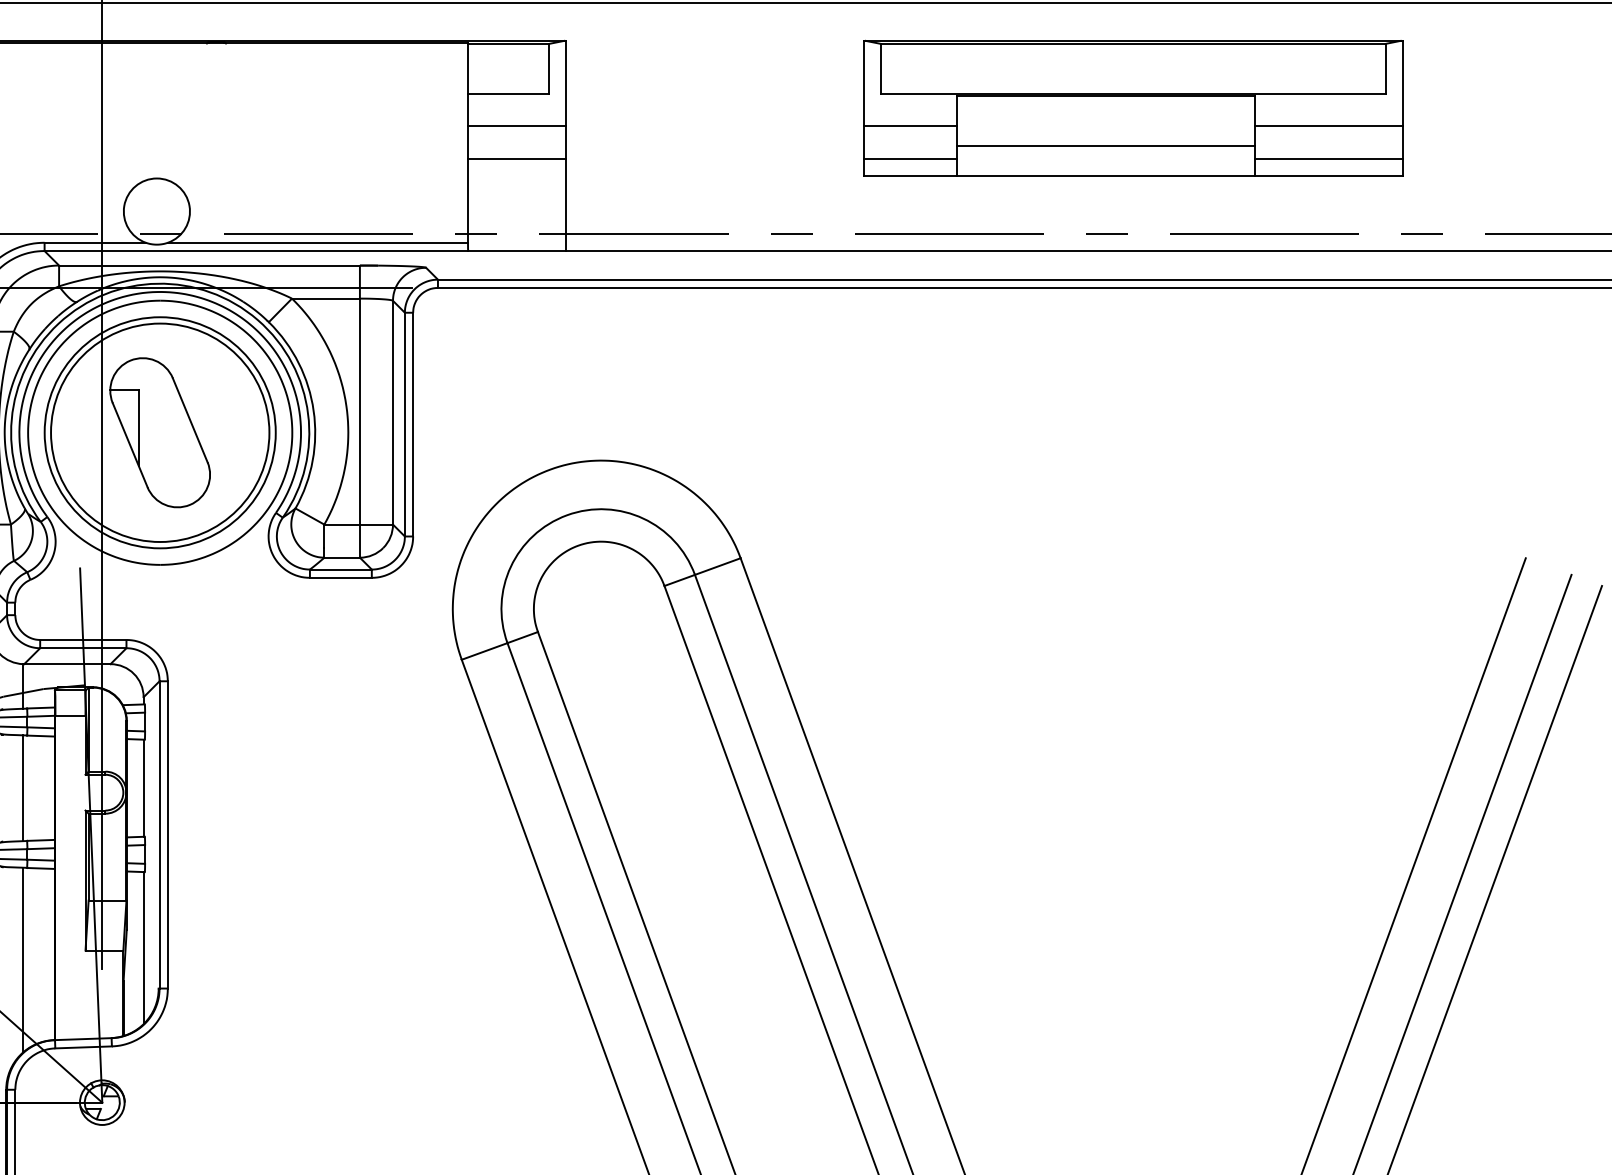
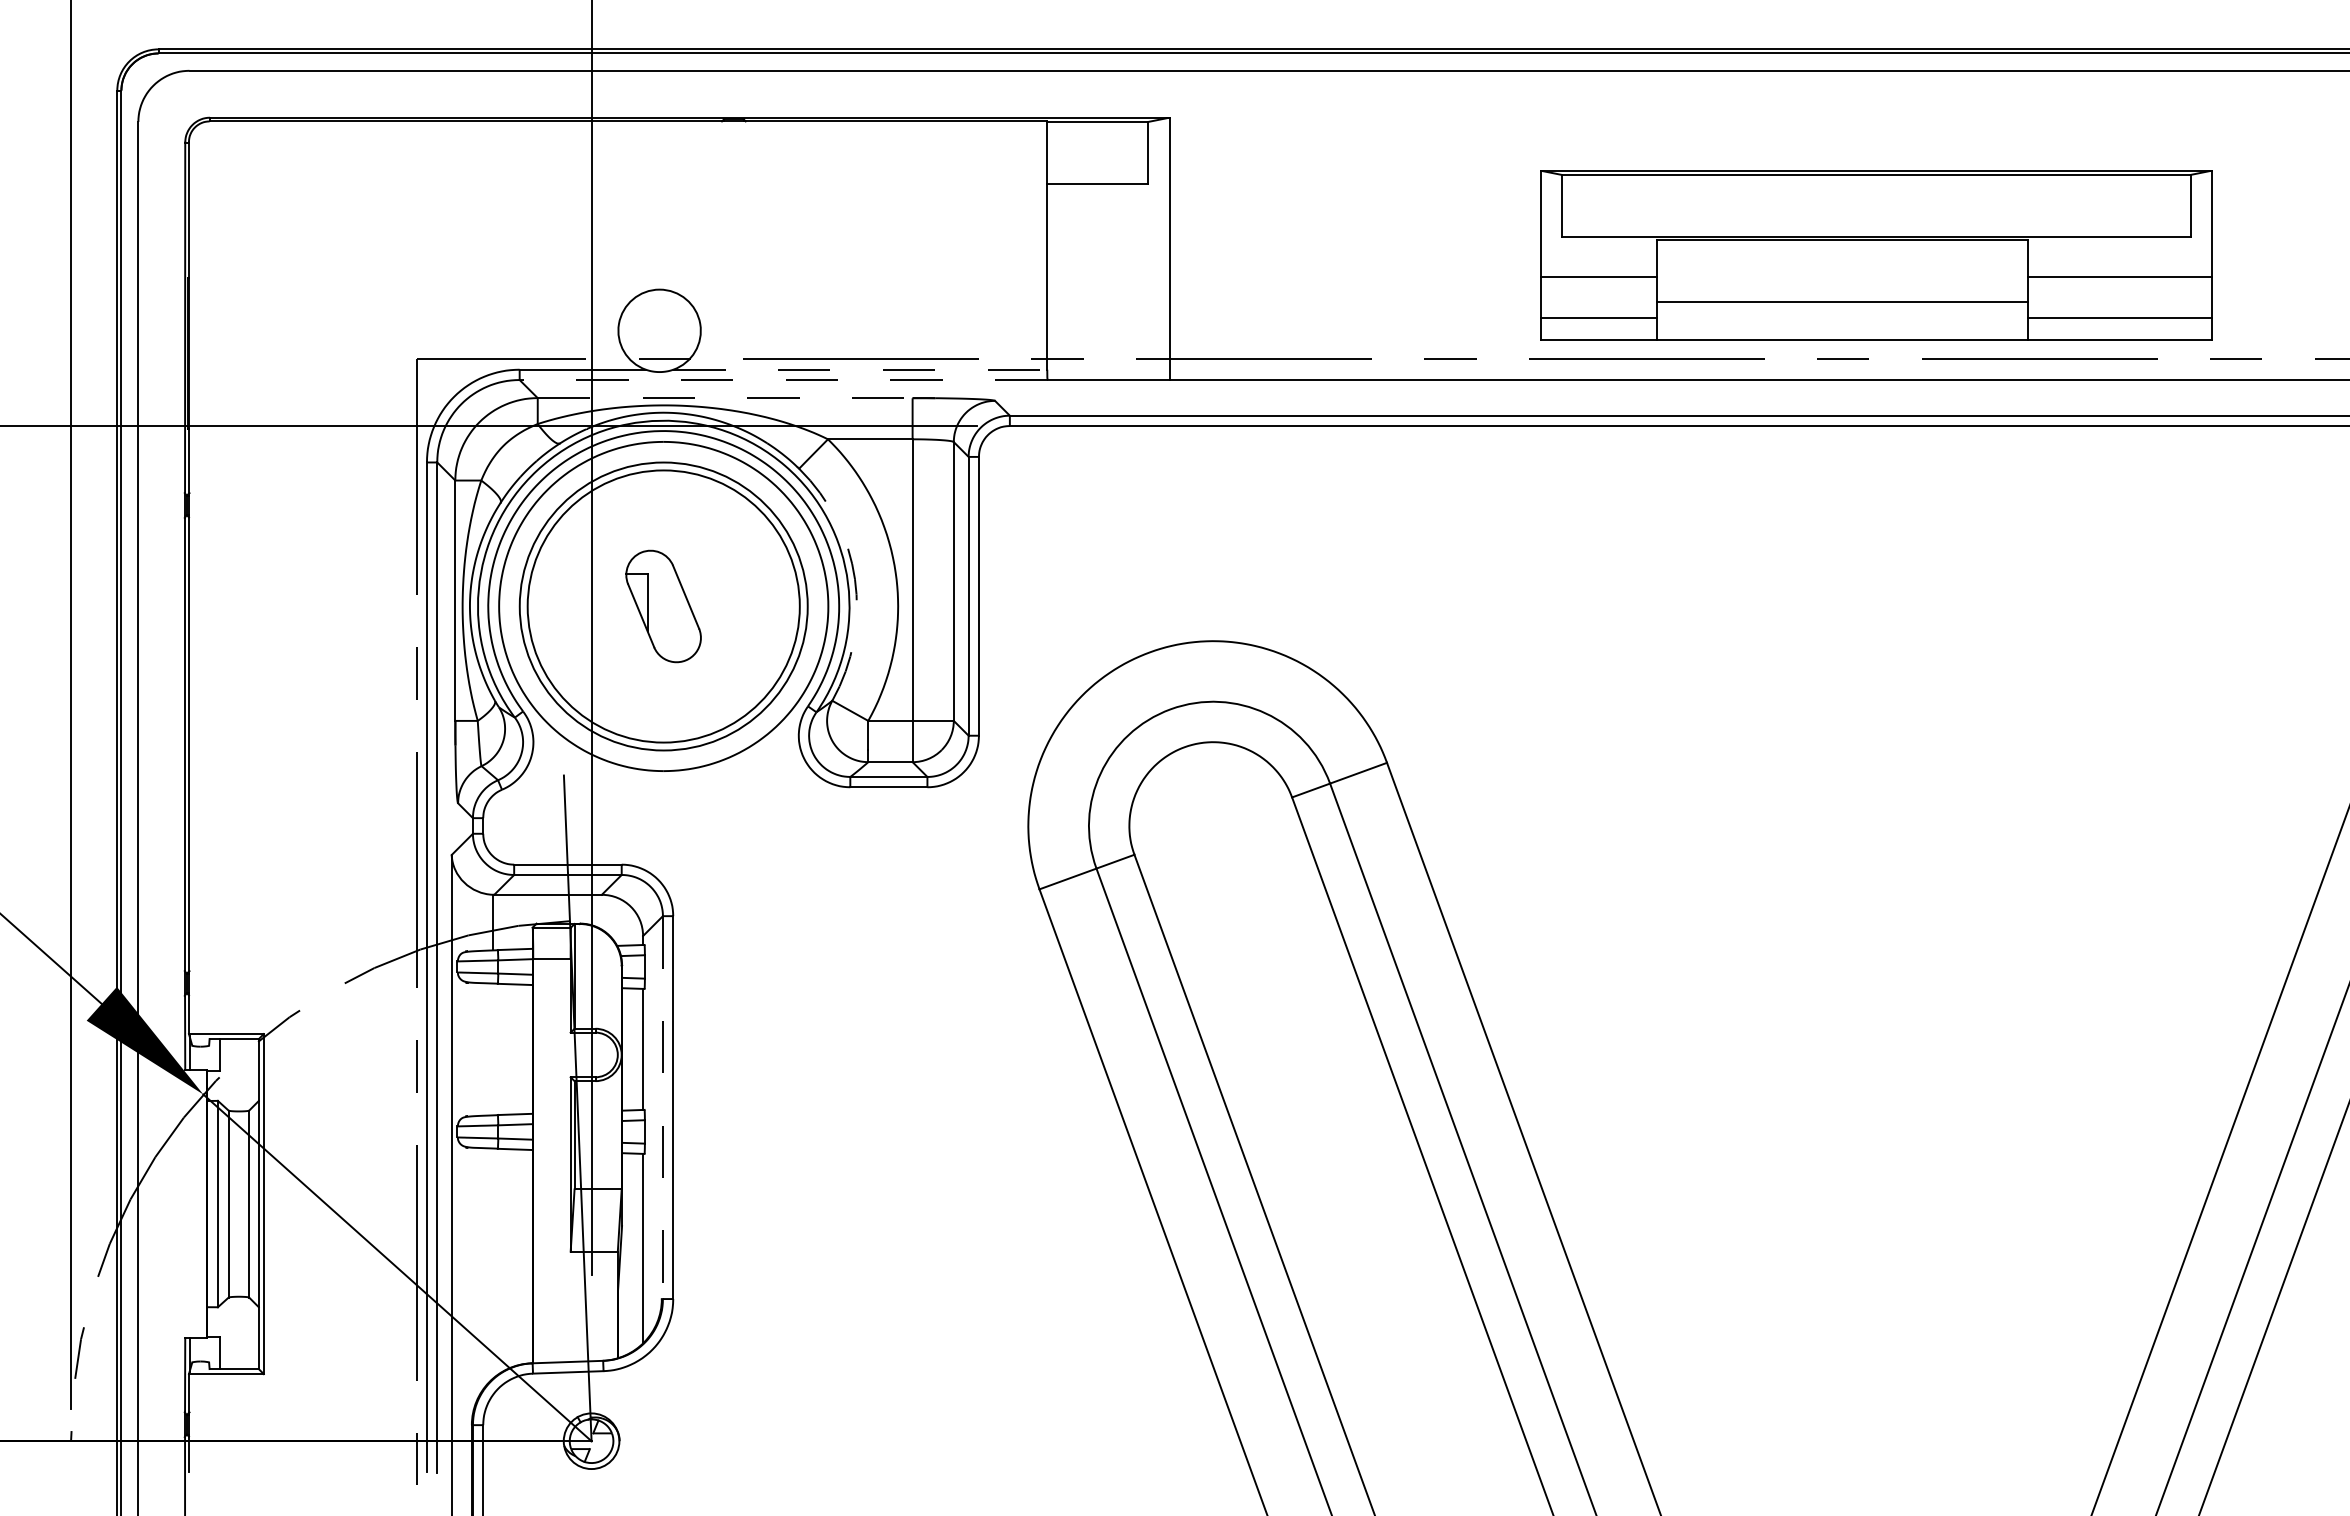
part: (1133, 108) -> (1876, 255), moved
line: (517, 126) -> (1108, 224), removed
line: (517, 159) -> (1108, 265), removed
line: (318, 242) -> (860, 369), solid -> dashed
line: (256, 251) -> (783, 380), solid -> dashed
line: (209, 265) -> (725, 398), solid -> dashed
arc: (313, 411) -> (854, 579), solid -> dashed
part: (160, 432) -> (663, 606), size x0.6
line: (22, 788) -> (492, 1049), removed
line: (159, 835) -> (662, 1108), solid -> dashed
line: (22, 960) -> (492, 1263), removed

